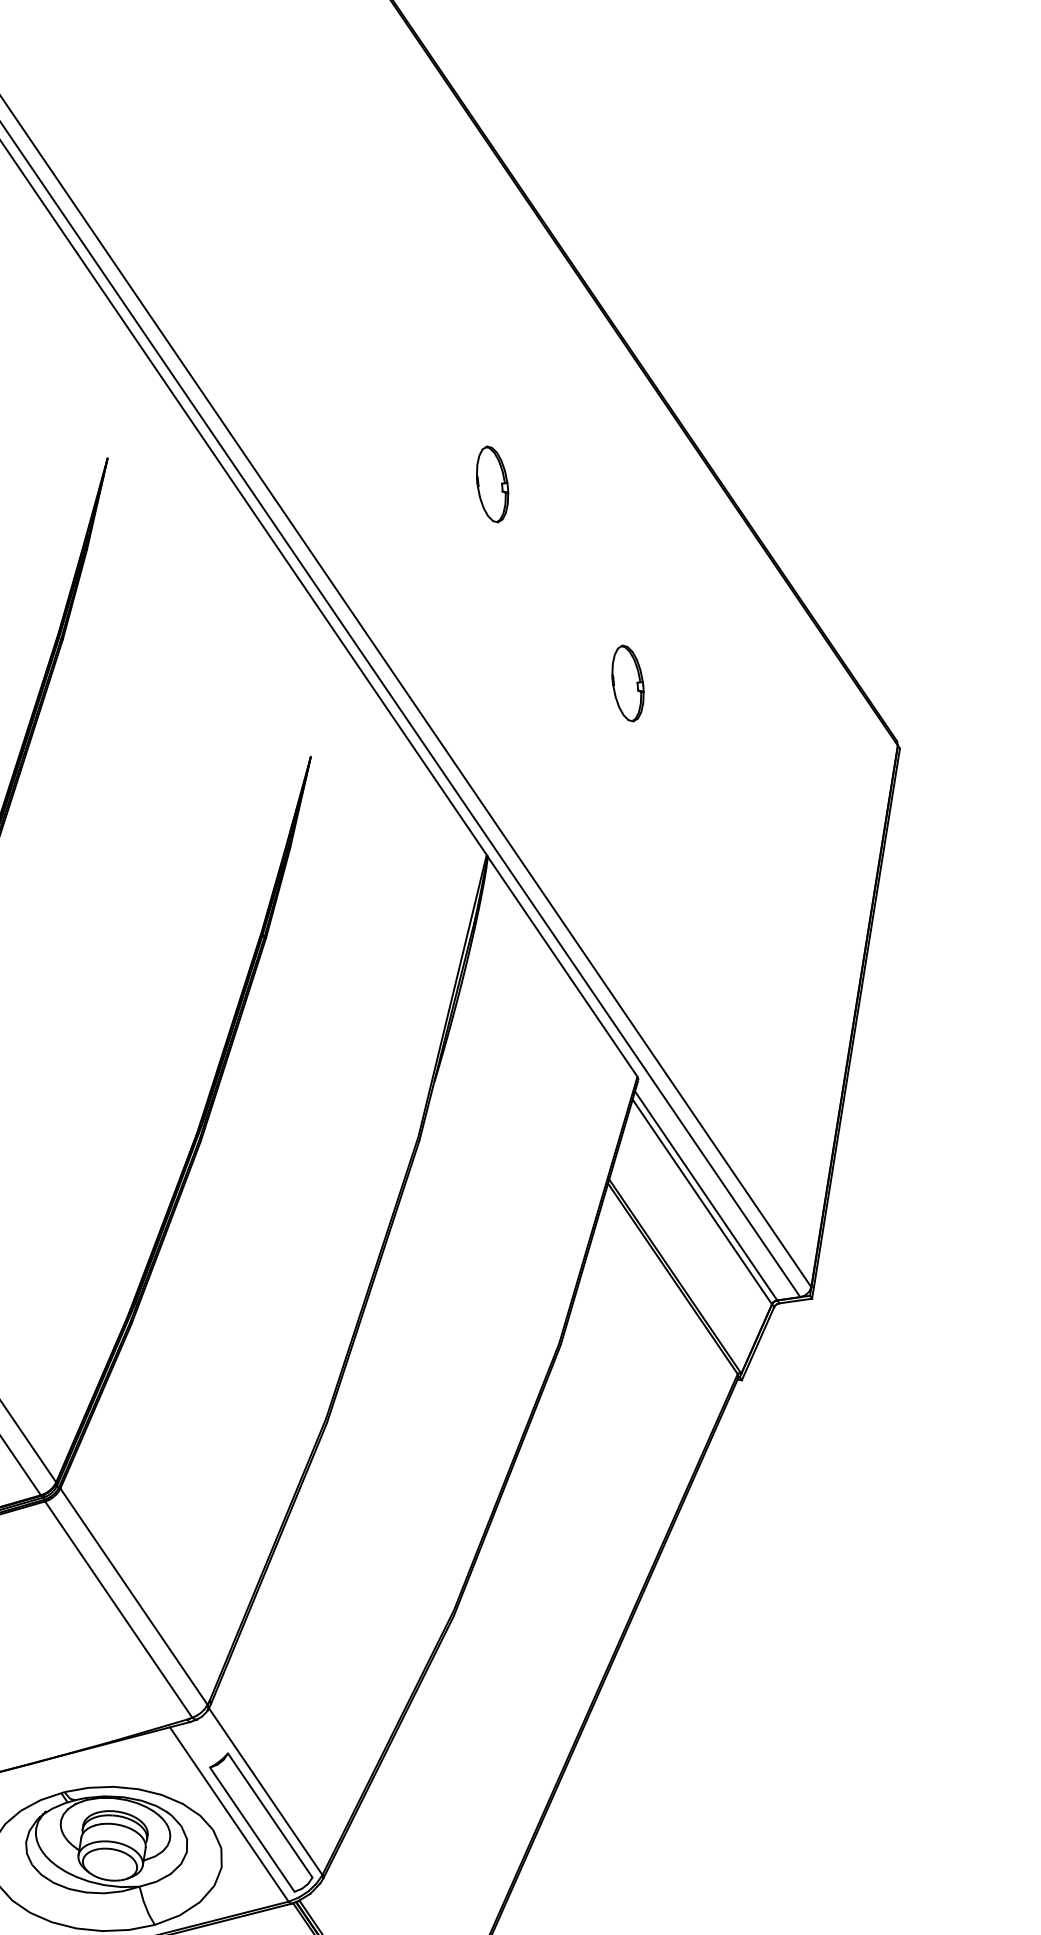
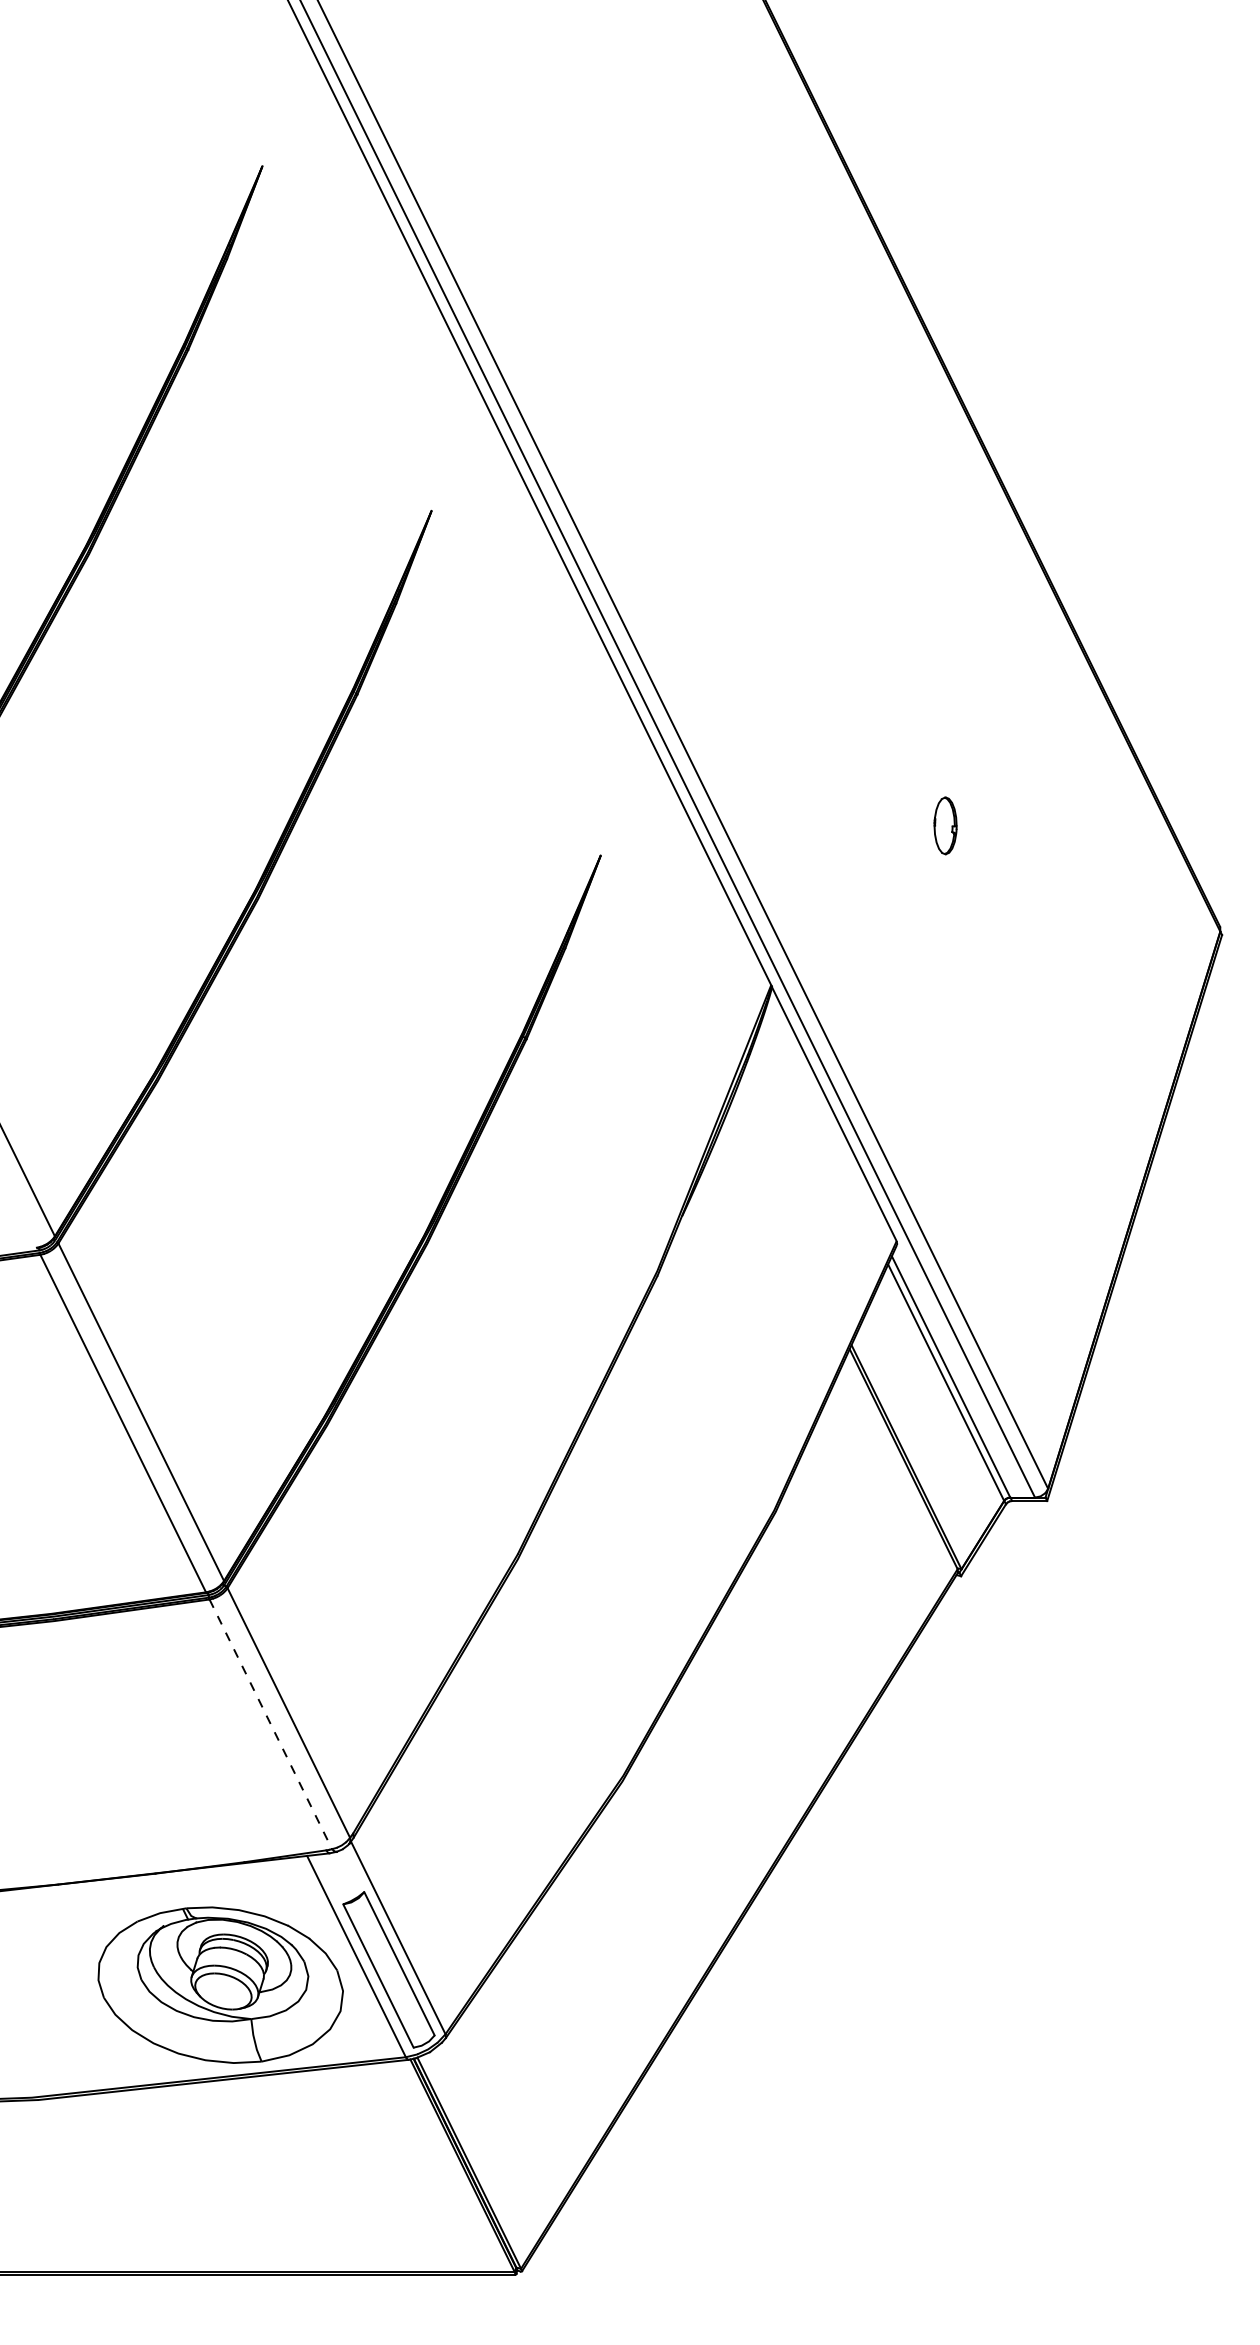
part: (492, 483) -> (832, 595), removed
part: (627, 683) -> (945, 825), size x0.7
line: (119, 1609) -> (271, 1724), solid -> dashed

